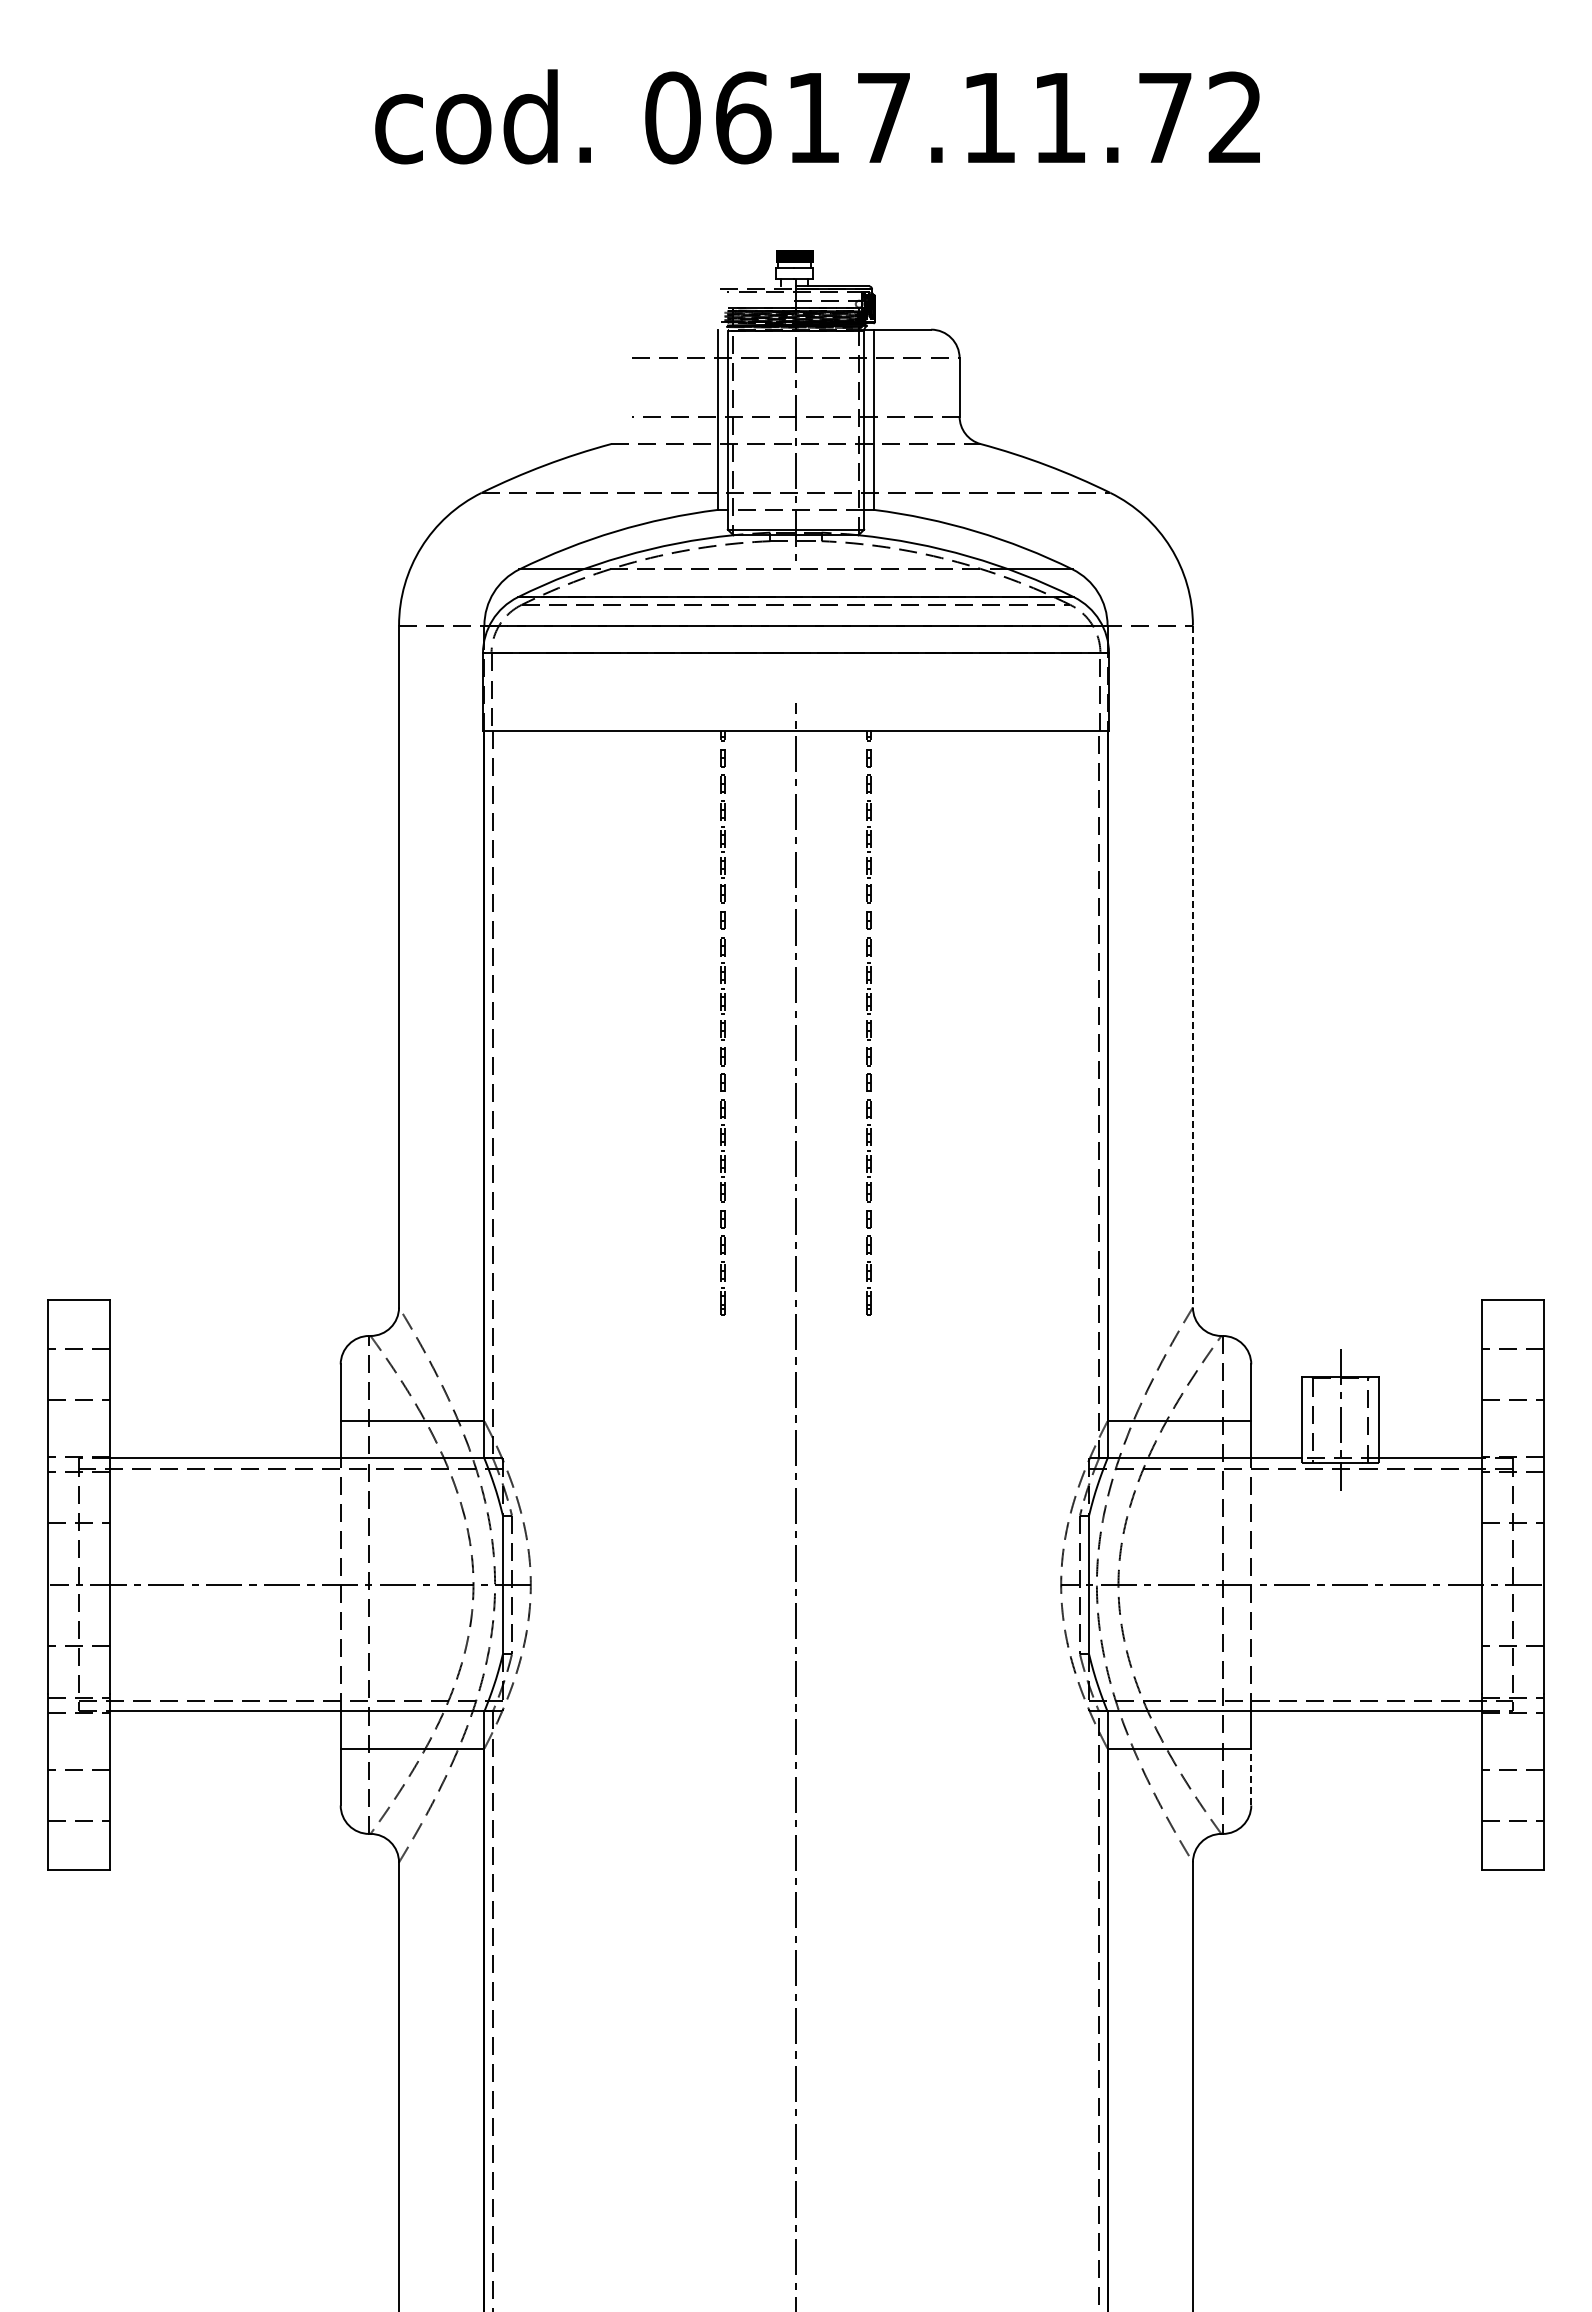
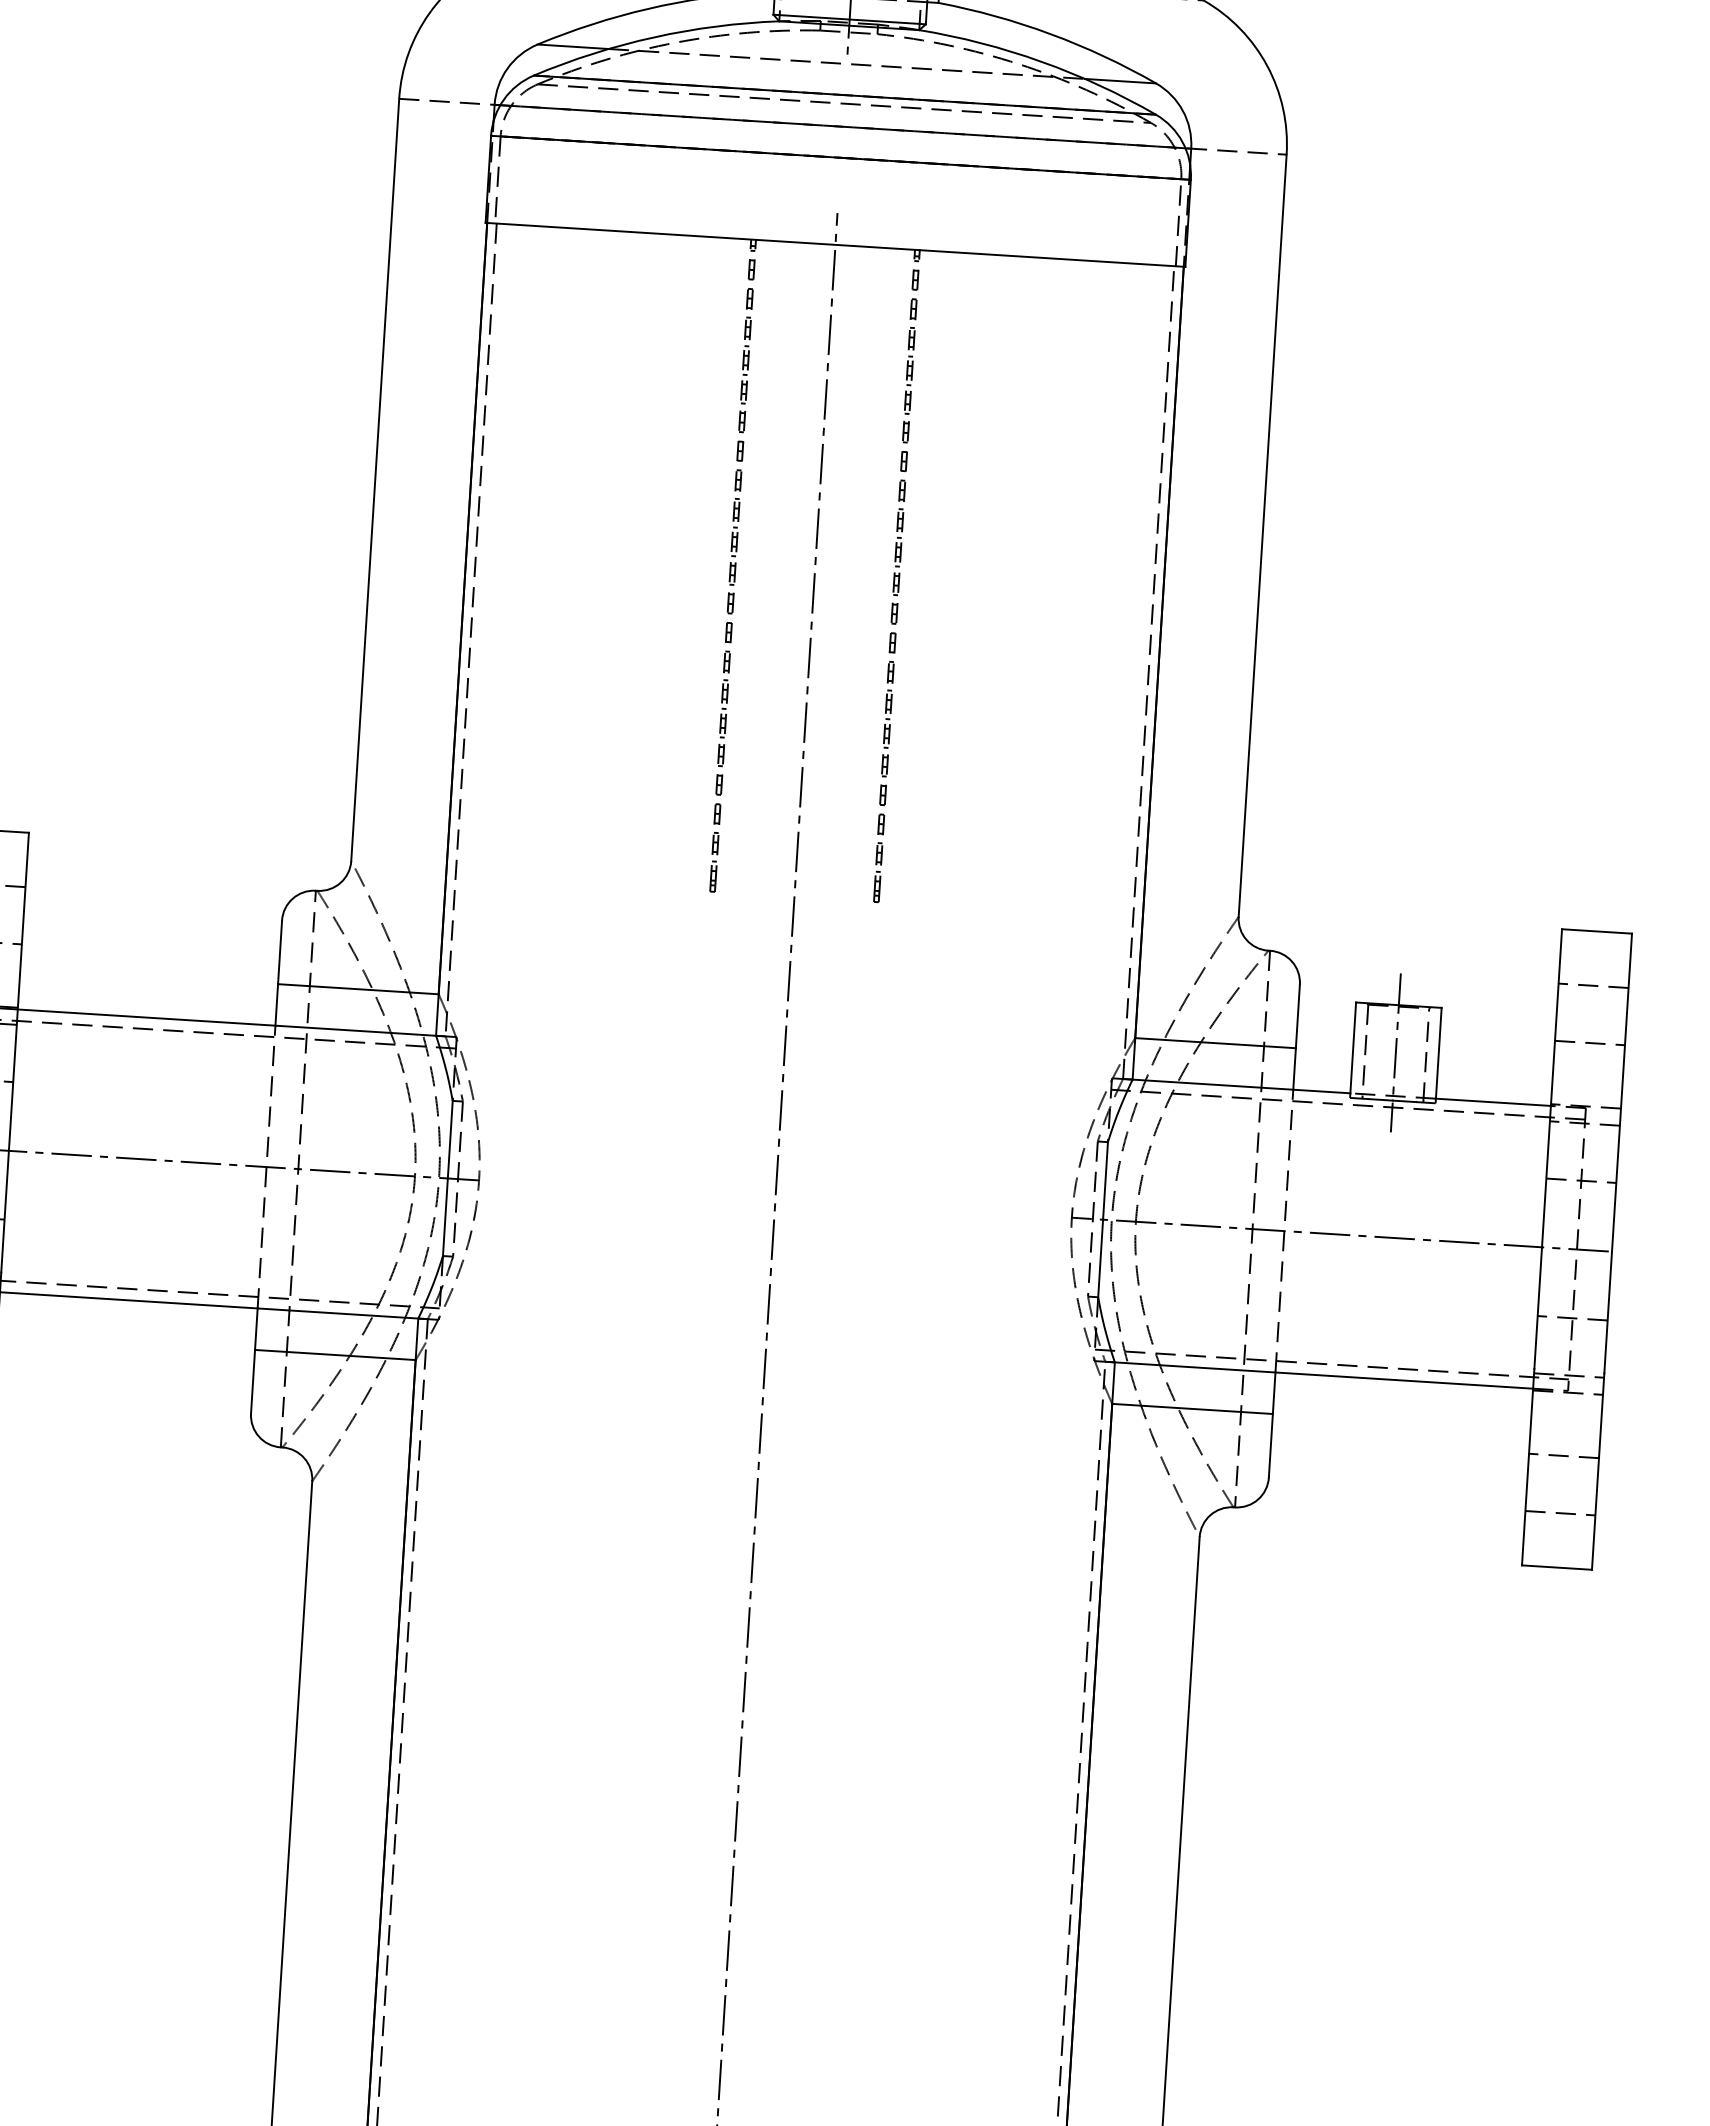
line: (1192, 966) -> (1262, 535), dashed -> solid
line: (1251, 1776) -> (1271, 1445), dashed -> solid

